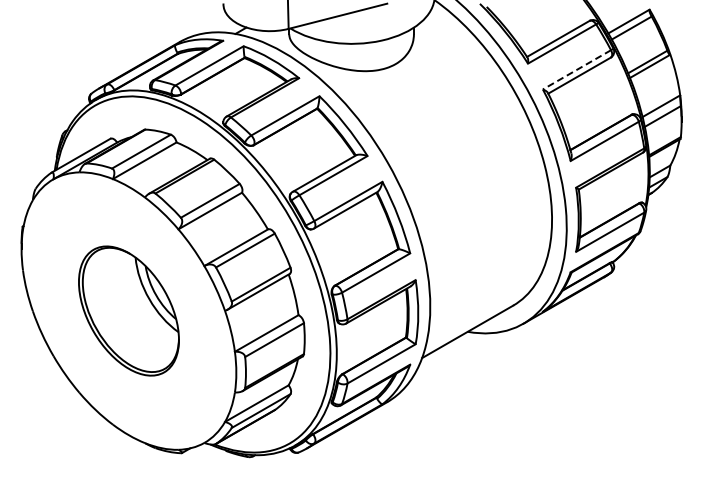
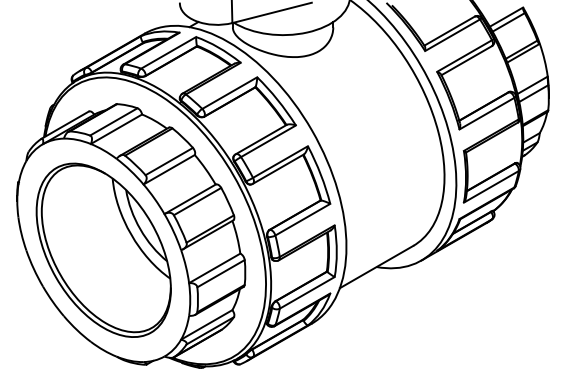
line: (576, 70) -> (464, 56), dashed -> solid
part: (128, 310) -> (103, 249), size x1.67

